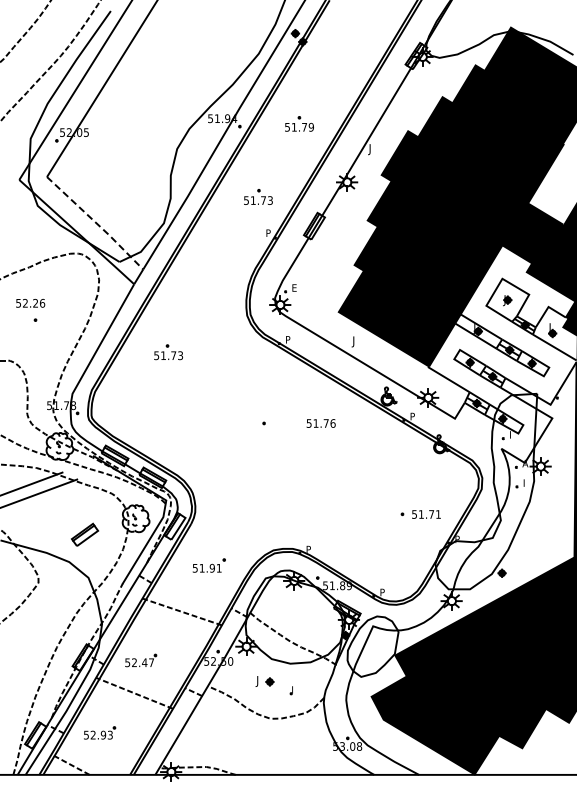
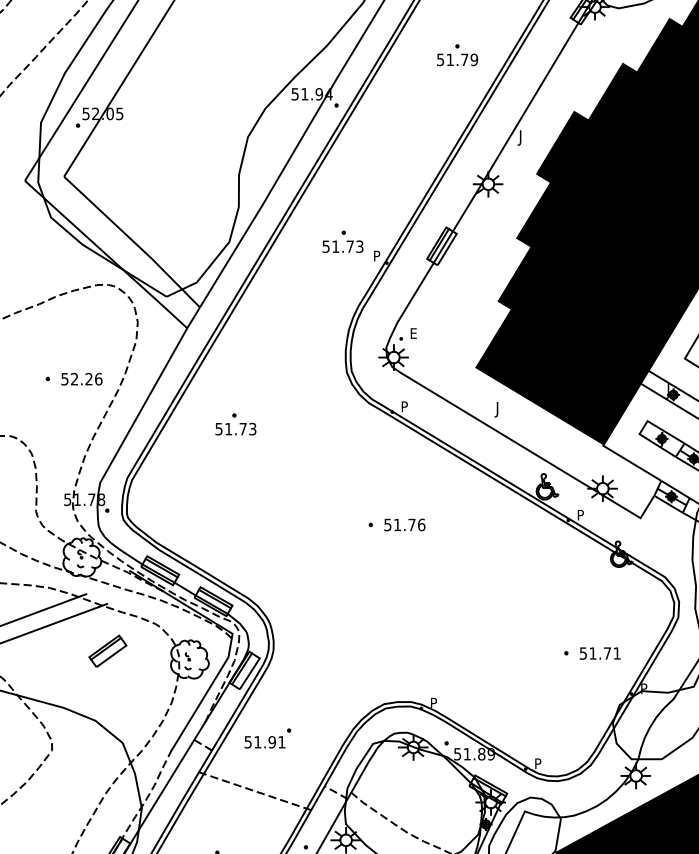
part: (299, 123) -> (457, 54), moved
part: (258, 196) -> (343, 240), moved
line: (96, 222) -> (134, 240), dashed -> solid
text: (30, 303) -> (81, 379), moved
text: (320, 423) -> (403, 524), moved
part: (85, 534) -> (108, 650), moved
part: (208, 565) -> (266, 738), moved

